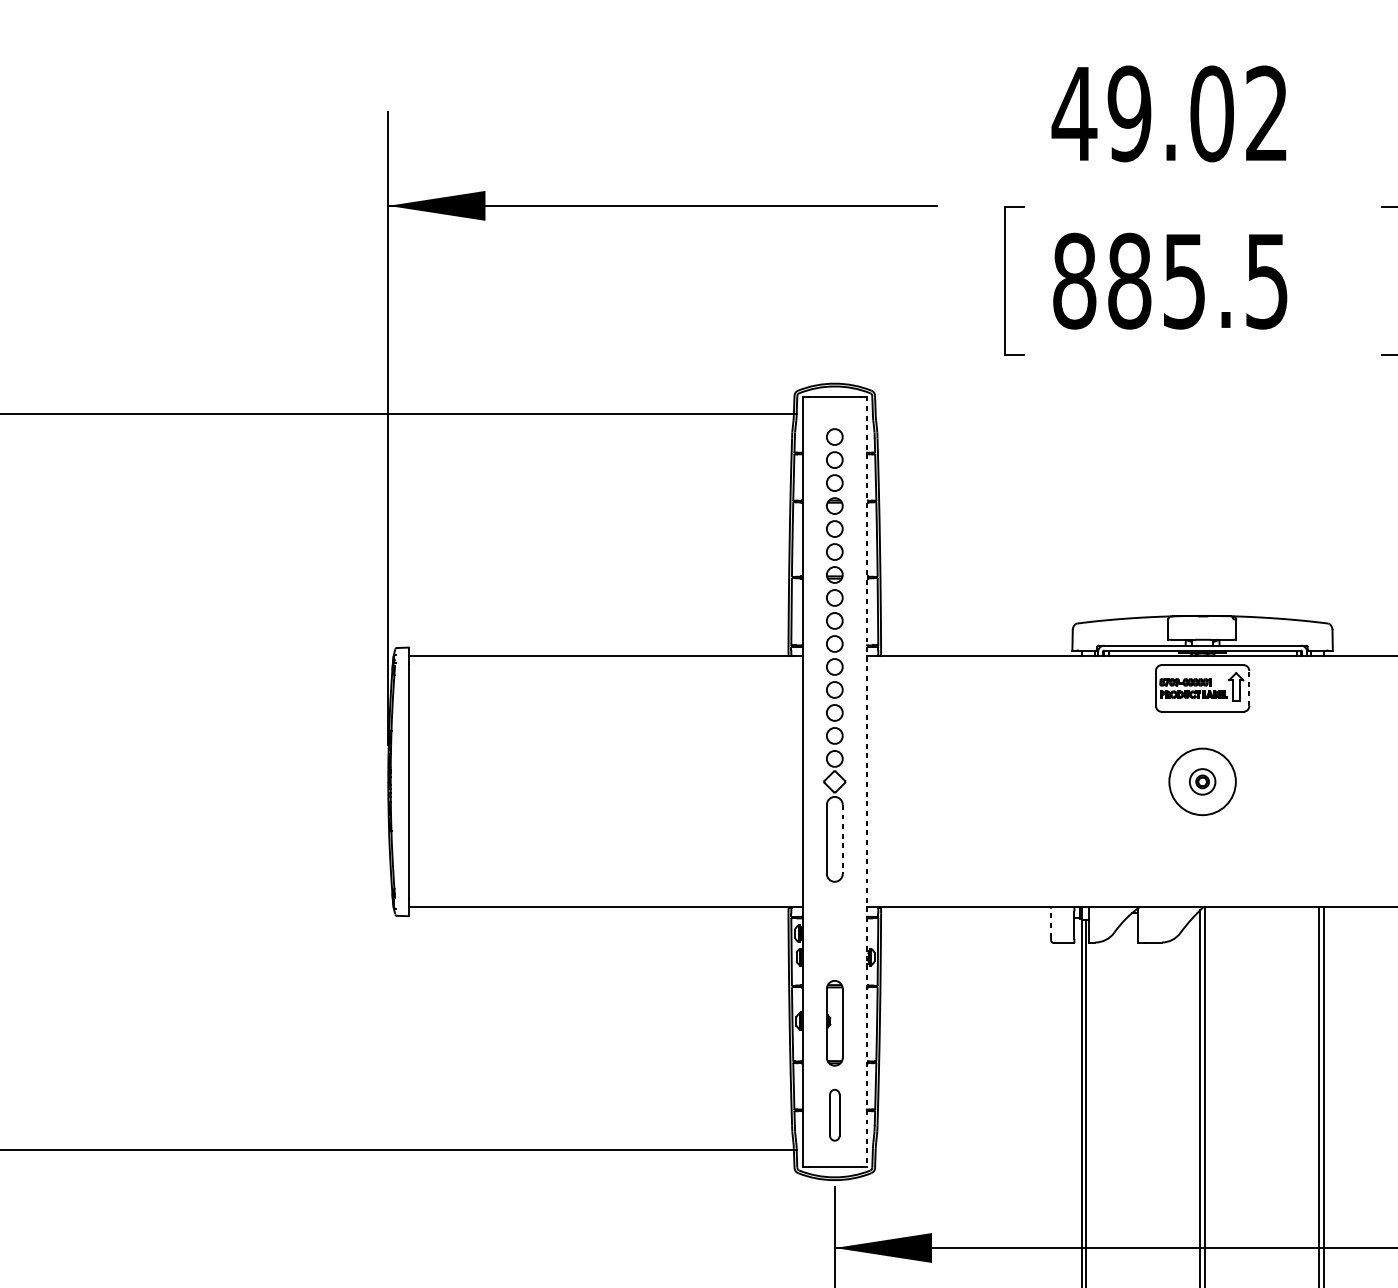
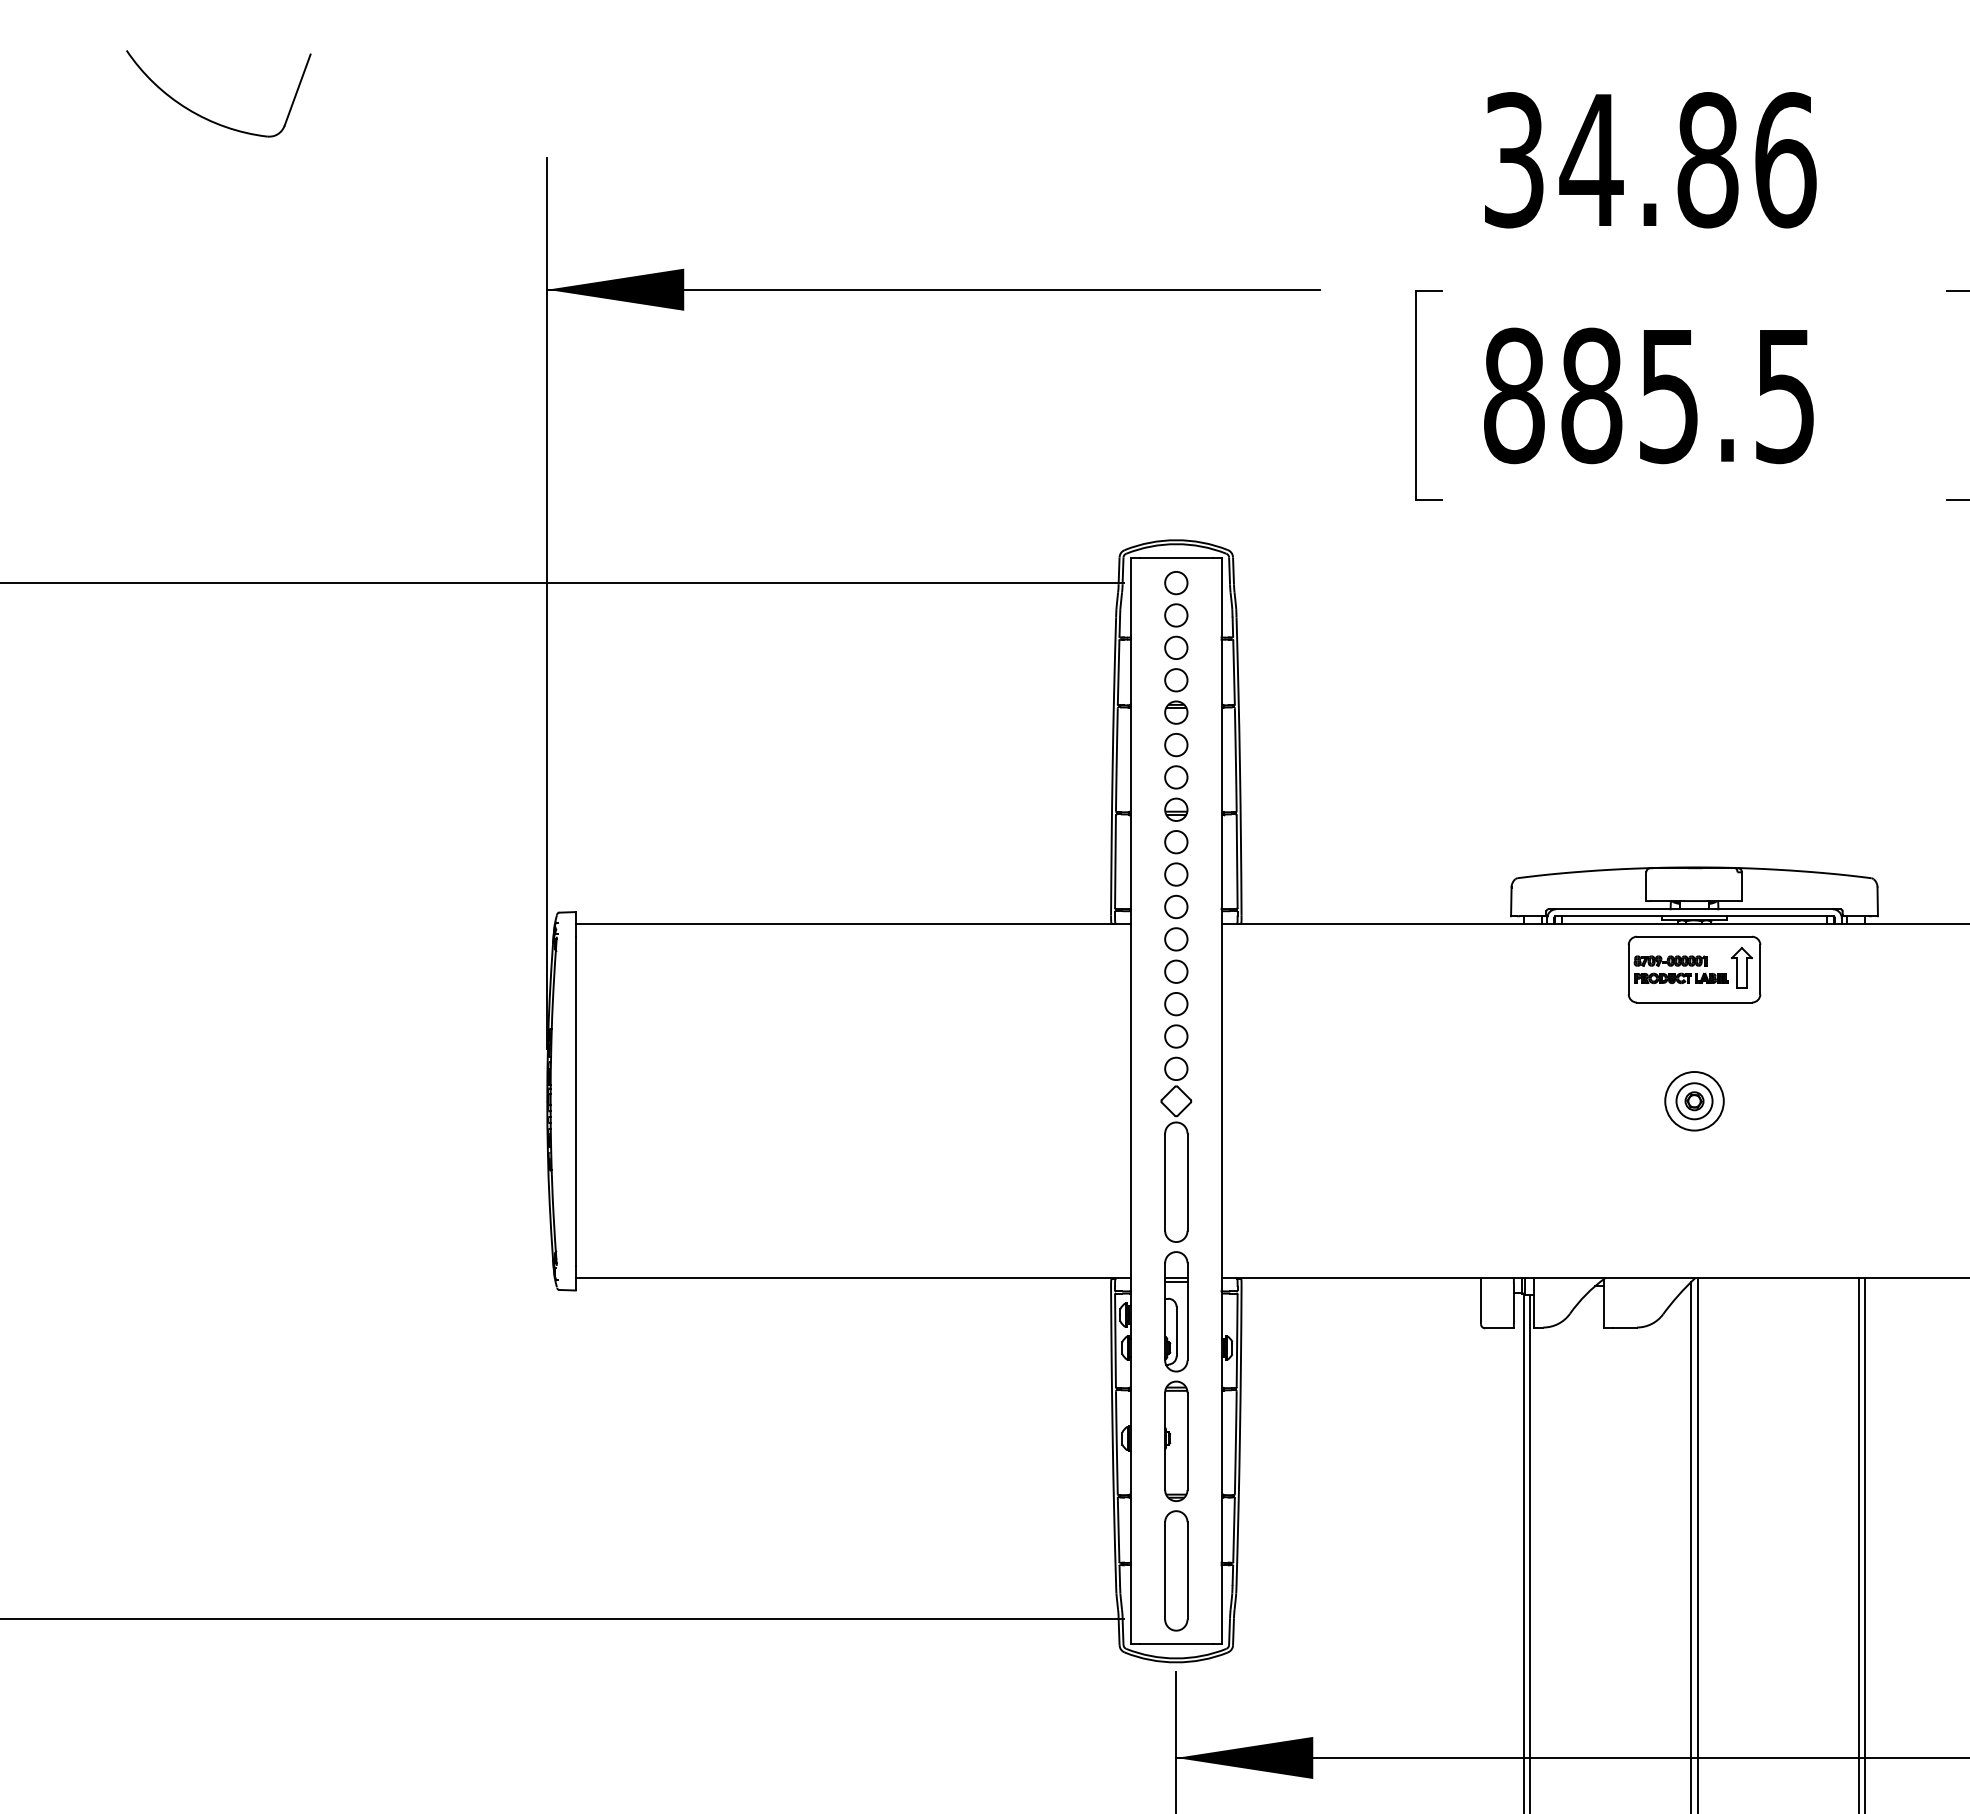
part: (145, 83) -> (205, 117), added
text: (1169, 114) -> (1648, 160), 49.02 -> 34.86
circle: (834, 414) -> (1176, 583), added
line: (1249, 688) -> (1760, 969), dashed -> solid
line: (866, 782) -> (1221, 1101), dashed -> solid
circle: (1202, 782) -> (1694, 1101), size x0.62
line: (842, 839) -> (1187, 1182), dashed -> solid
line: (1050, 922) -> (1480, 1299), dashed -> solid
part: (834, 931) -> (1176, 1311), added
part: (834, 1114) -> (1176, 1570), size x1.67

